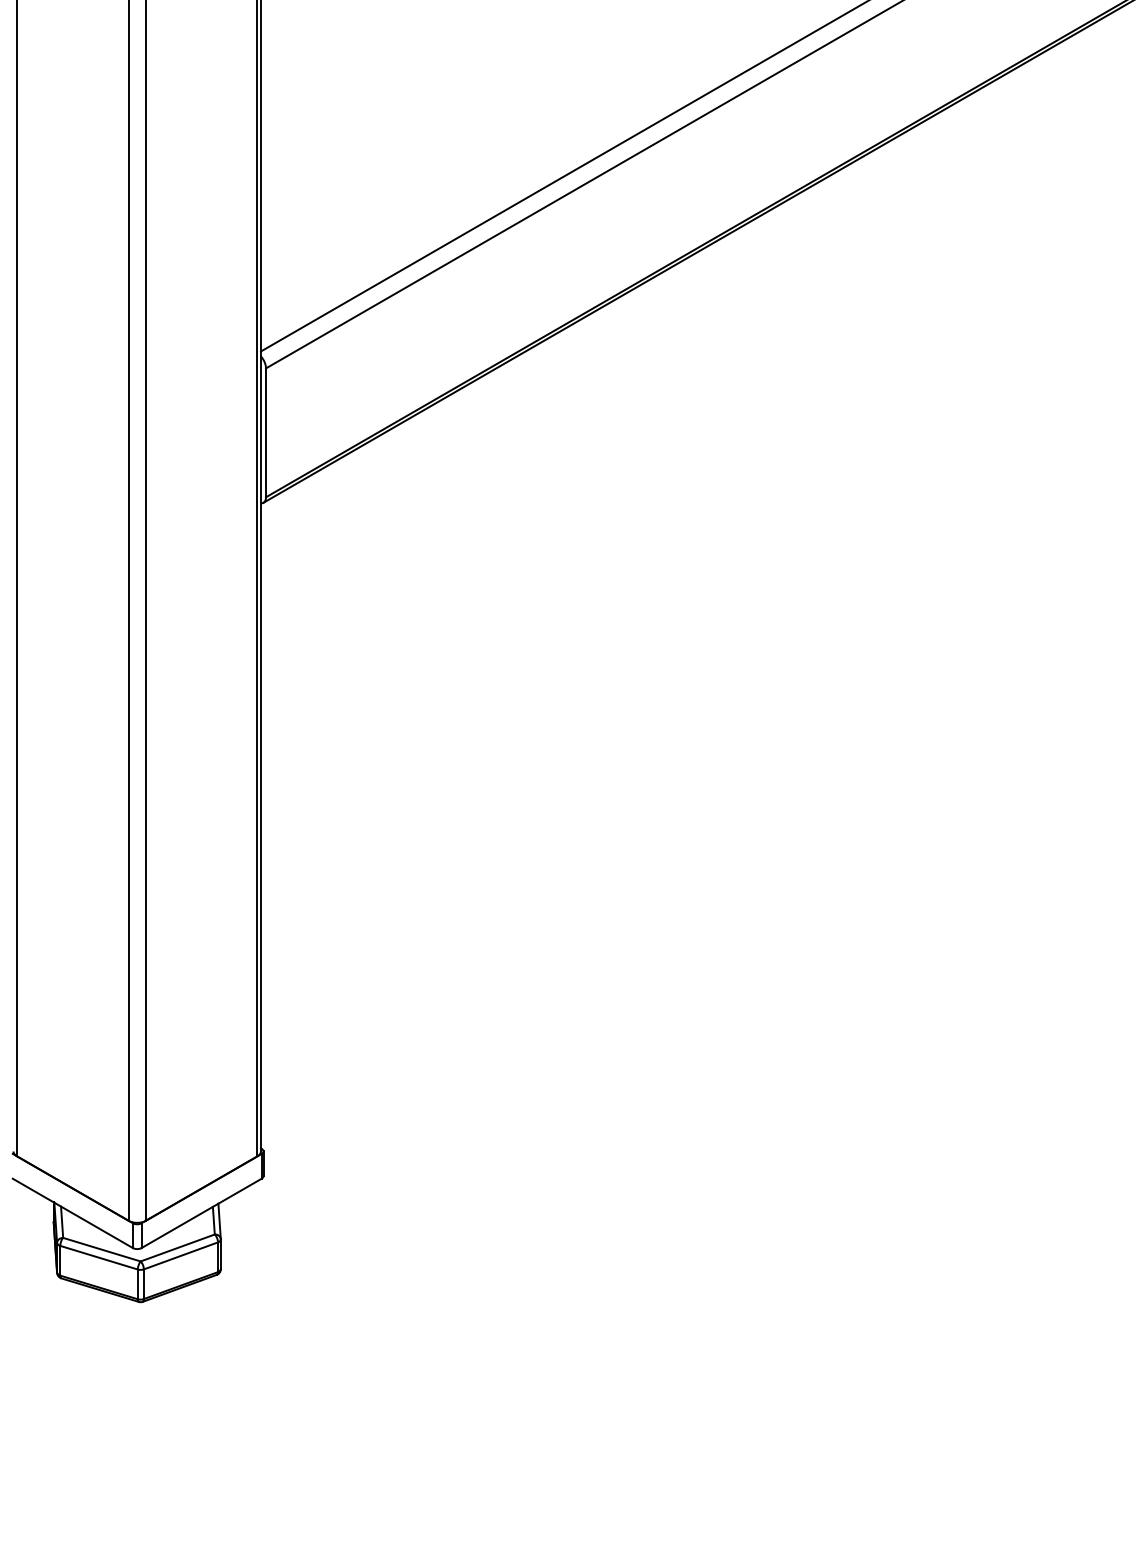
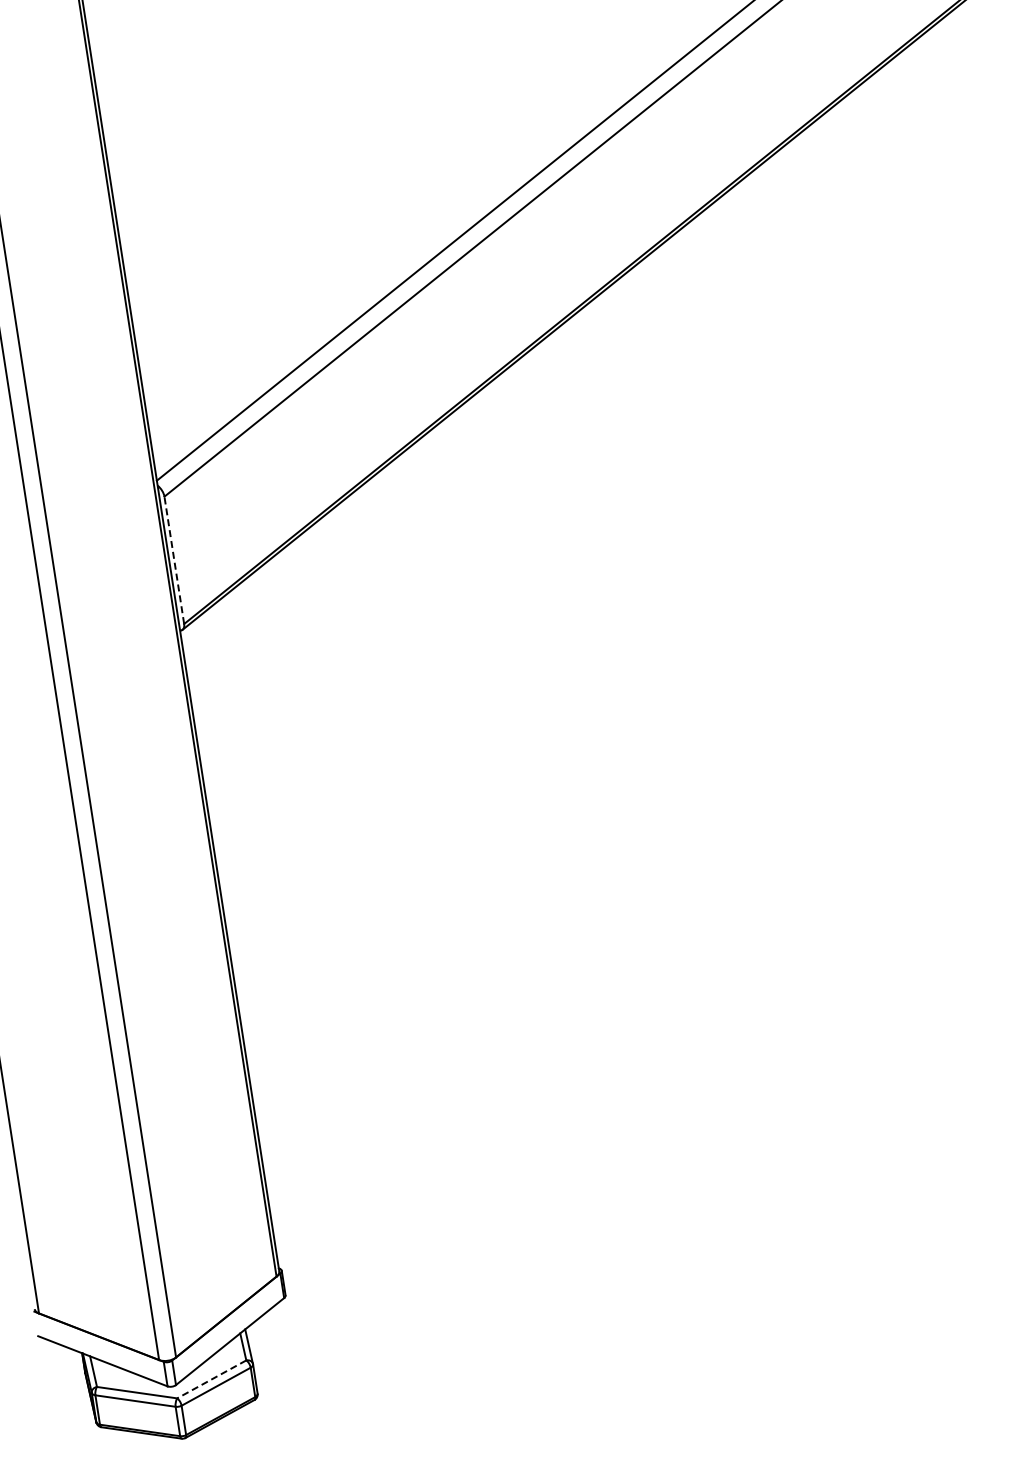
line: (266, 432) -> (174, 559), solid -> dashed
line: (177, 1248) -> (211, 1379), solid -> dashed

